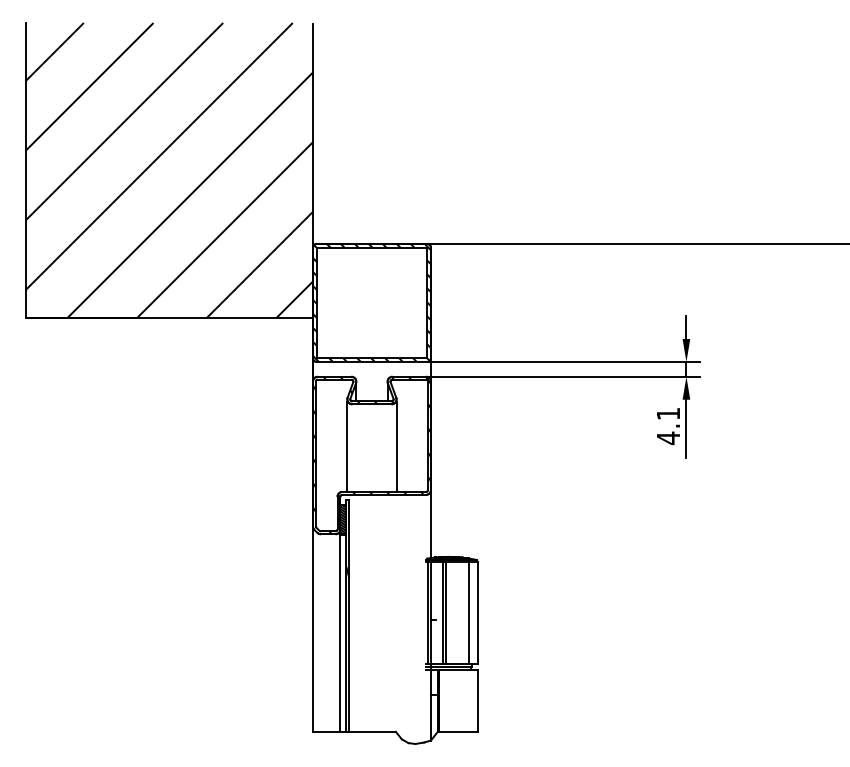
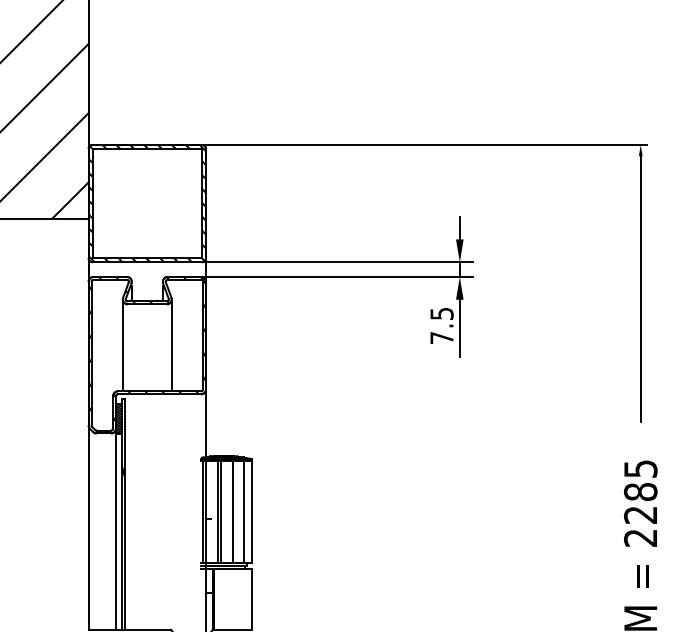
text: (668, 426) -> (442, 326), 4.1 -> 7.5
line: (458, 613) -> (233, 512), added

